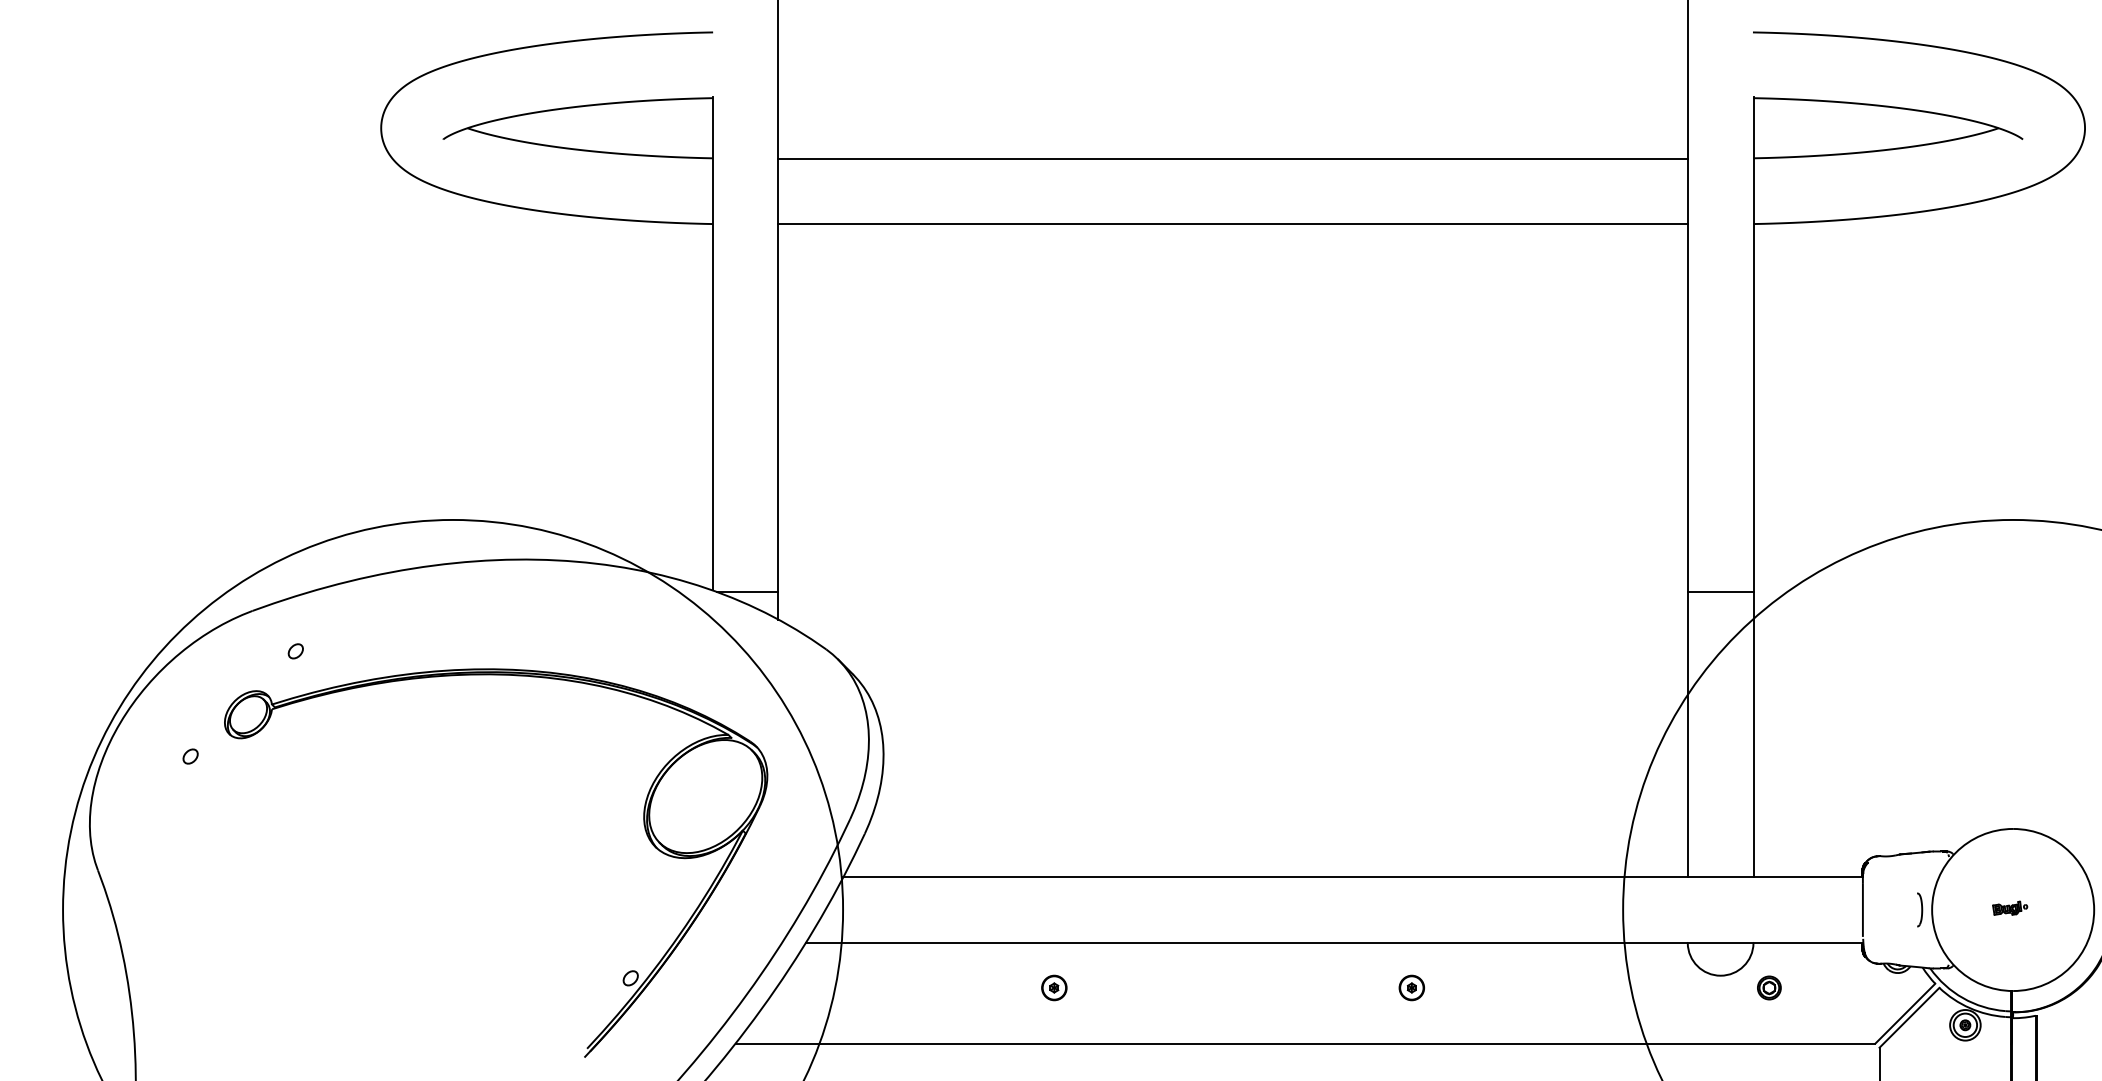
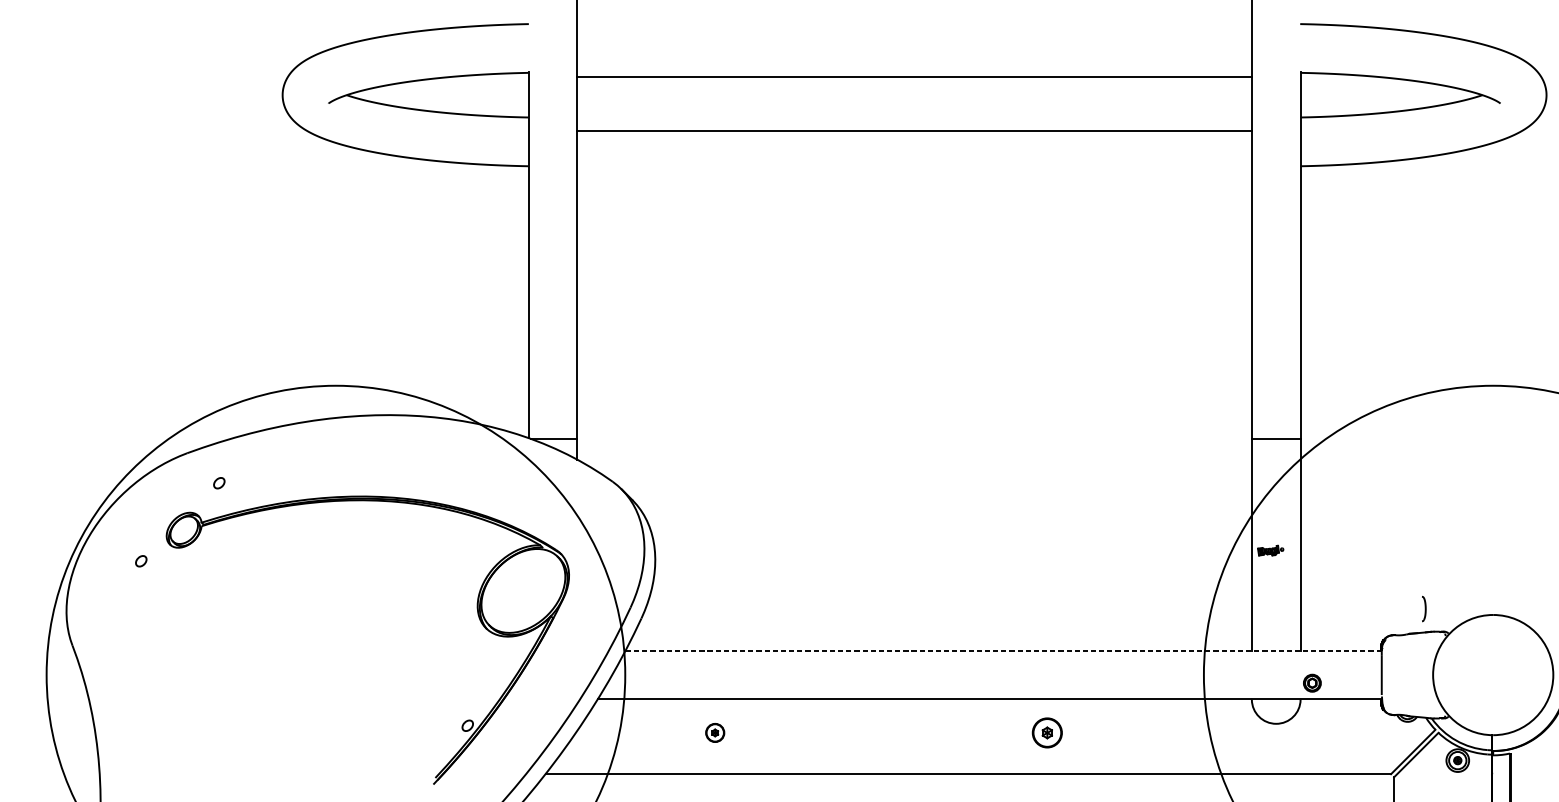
line: (1232, 158) -> (914, 76), moved
line: (1232, 224) -> (914, 130), moved
line: (1353, 877) -> (1003, 650), solid -> dashed
part: (2010, 907) -> (1270, 550), moved
part: (1920, 909) -> (1424, 608), moved
part: (1054, 987) -> (715, 732), moved
part: (1411, 987) -> (1046, 732), size x1.6
part: (1769, 987) -> (1312, 682), moved

